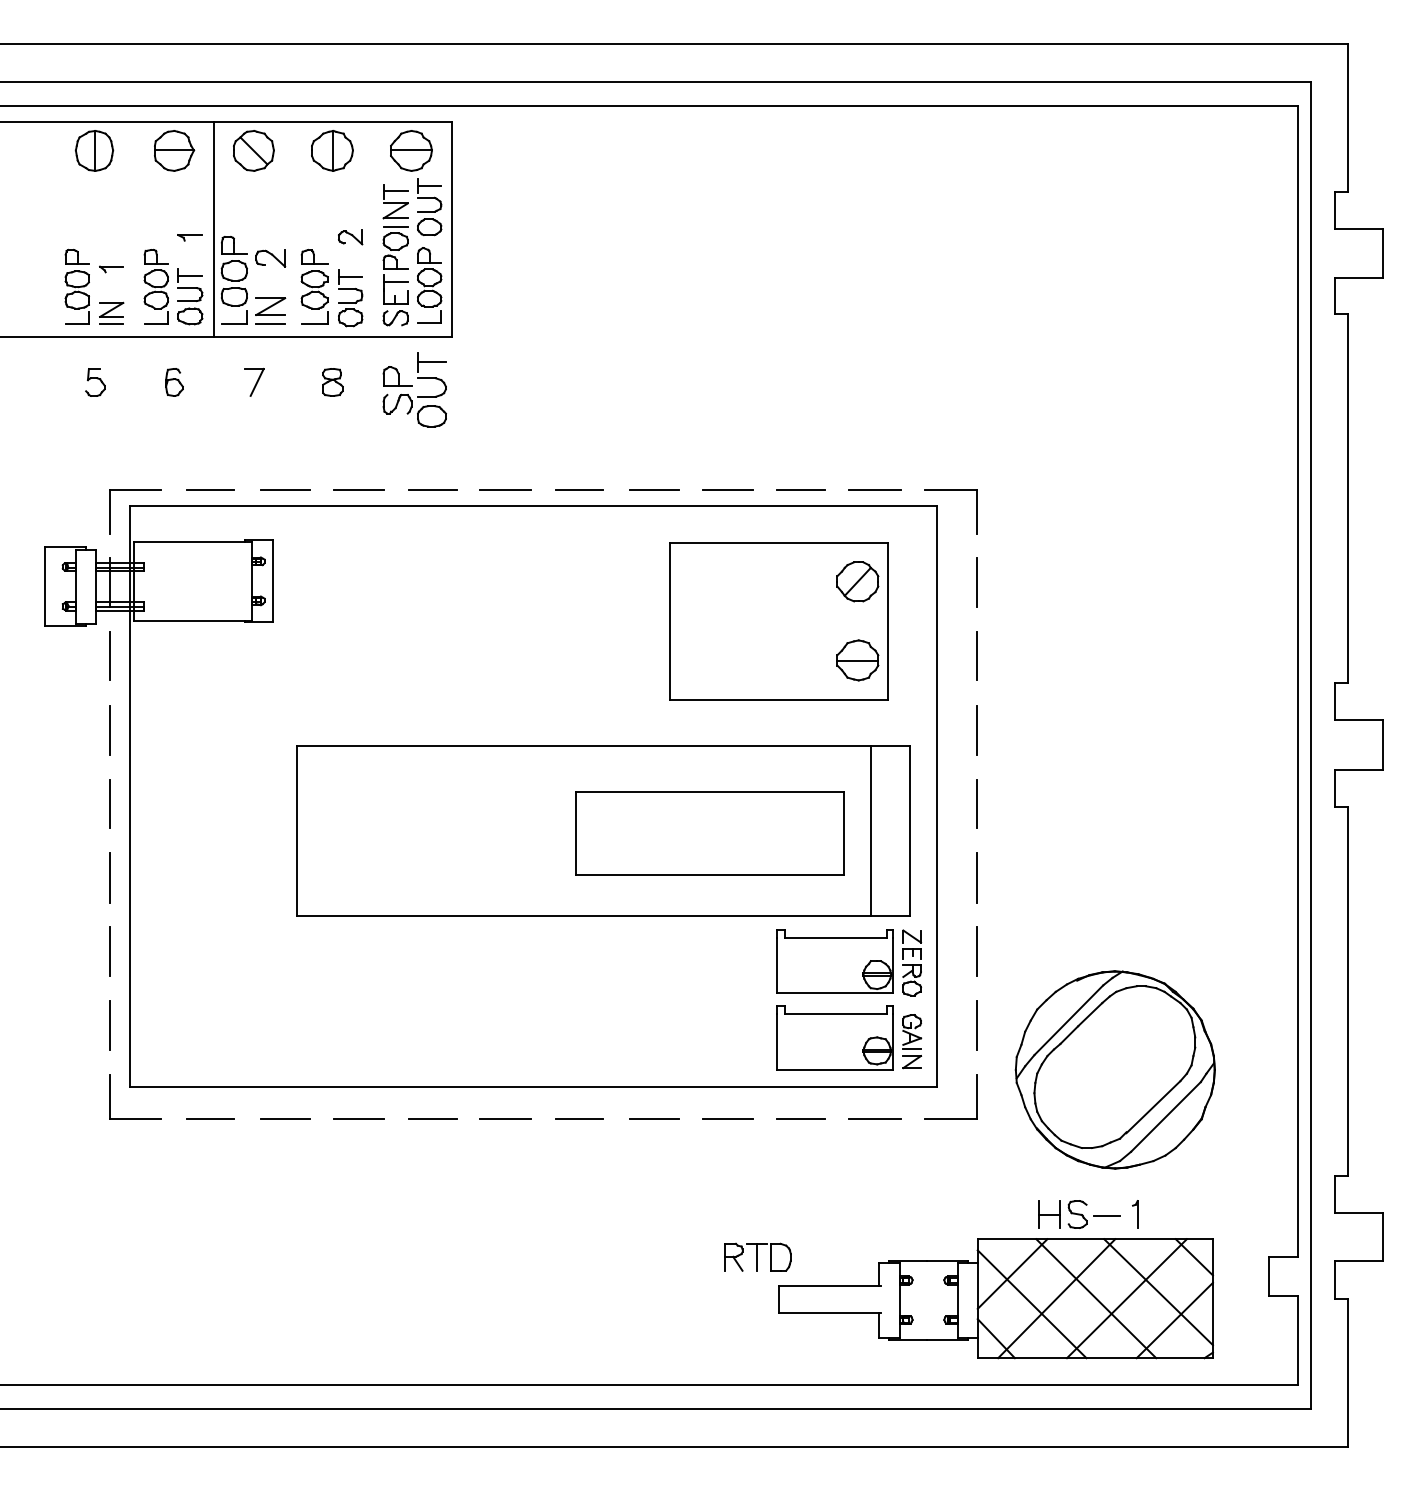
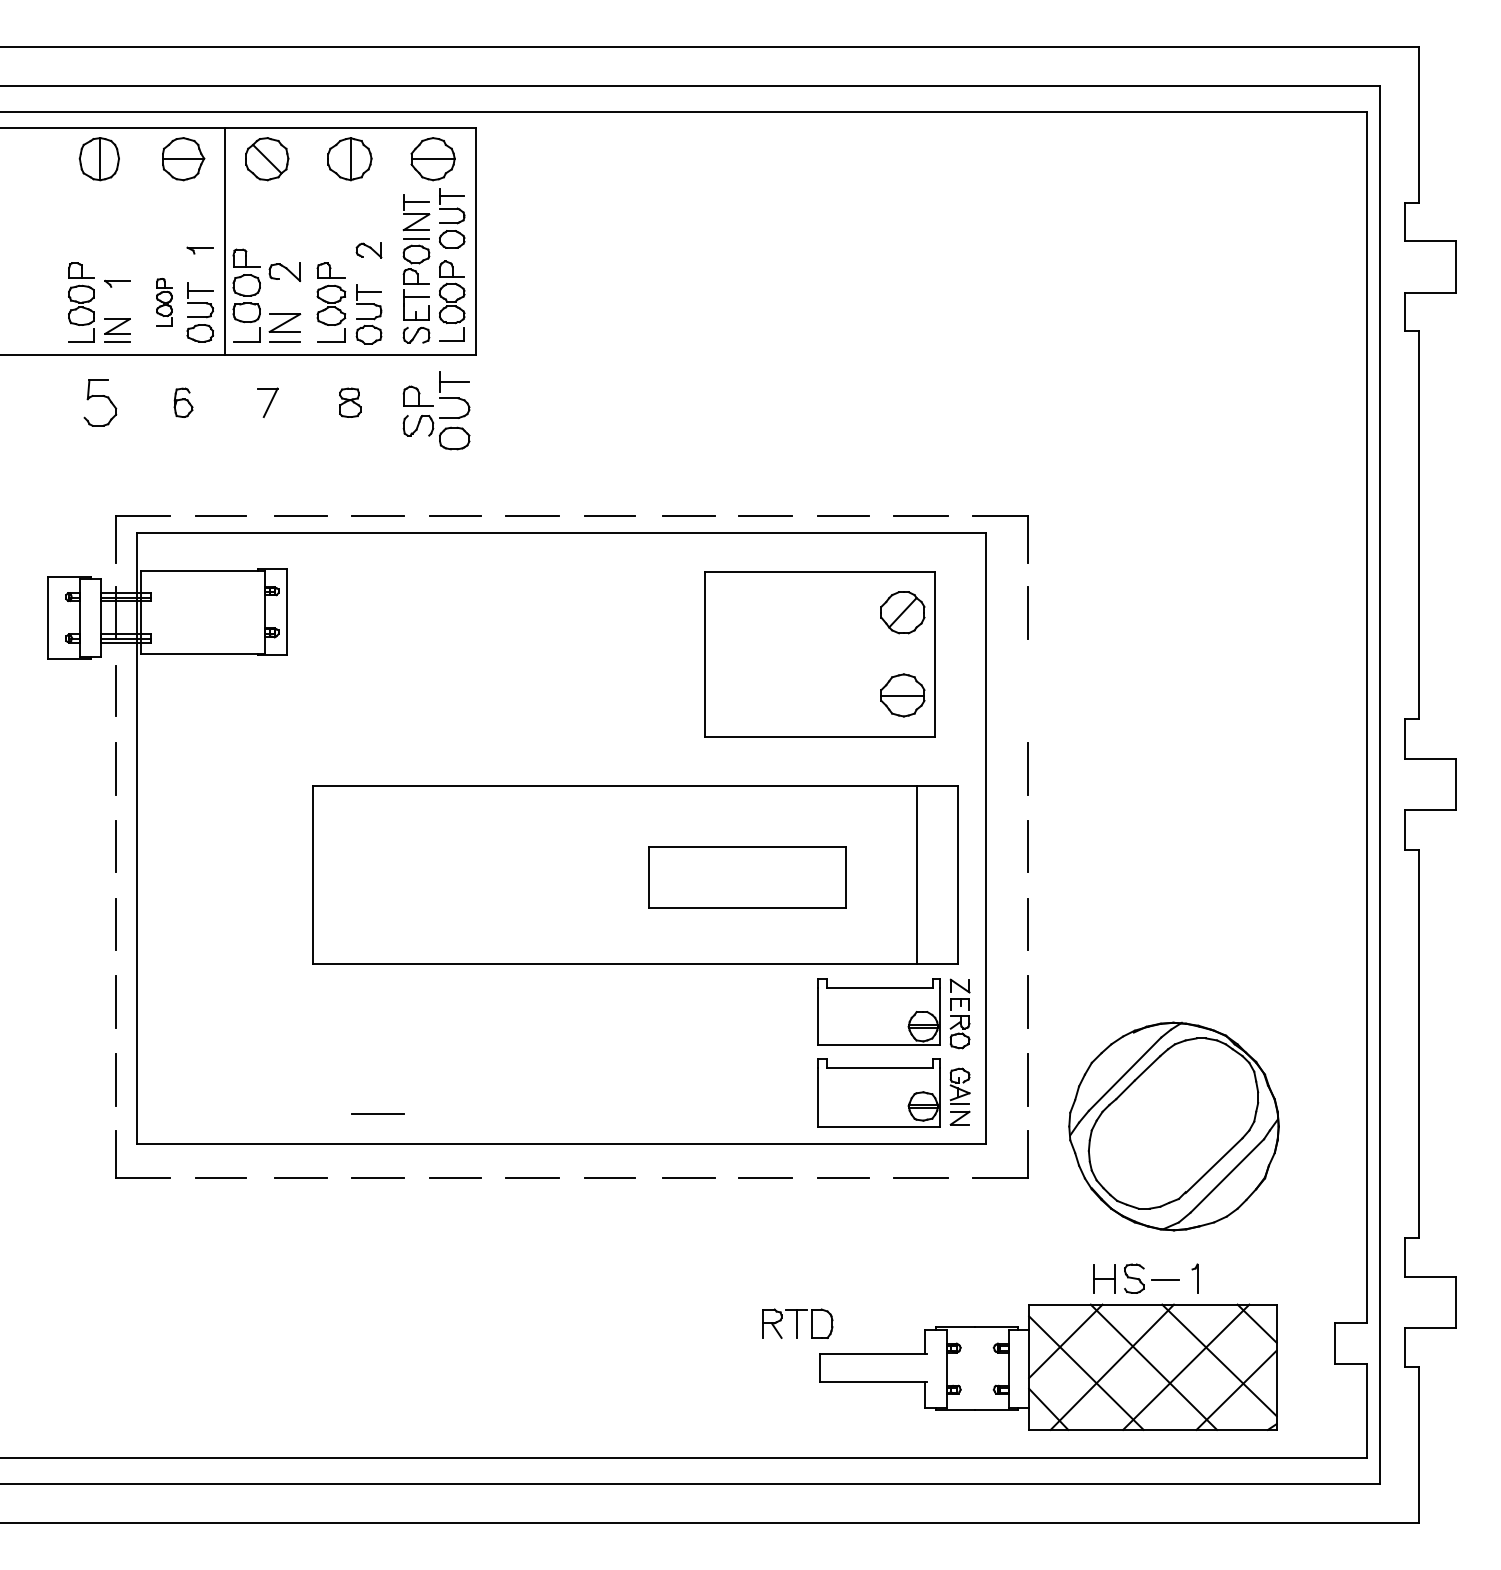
part: (156, 287) -> (164, 302), size x0.6
part: (95, 382) -> (100, 402), size x1.6
line: (977, 655) -> (1028, 690), removed
part: (709, 833) -> (746, 877), size x0.7
line: (358, 1057) -> (377, 1113), added

